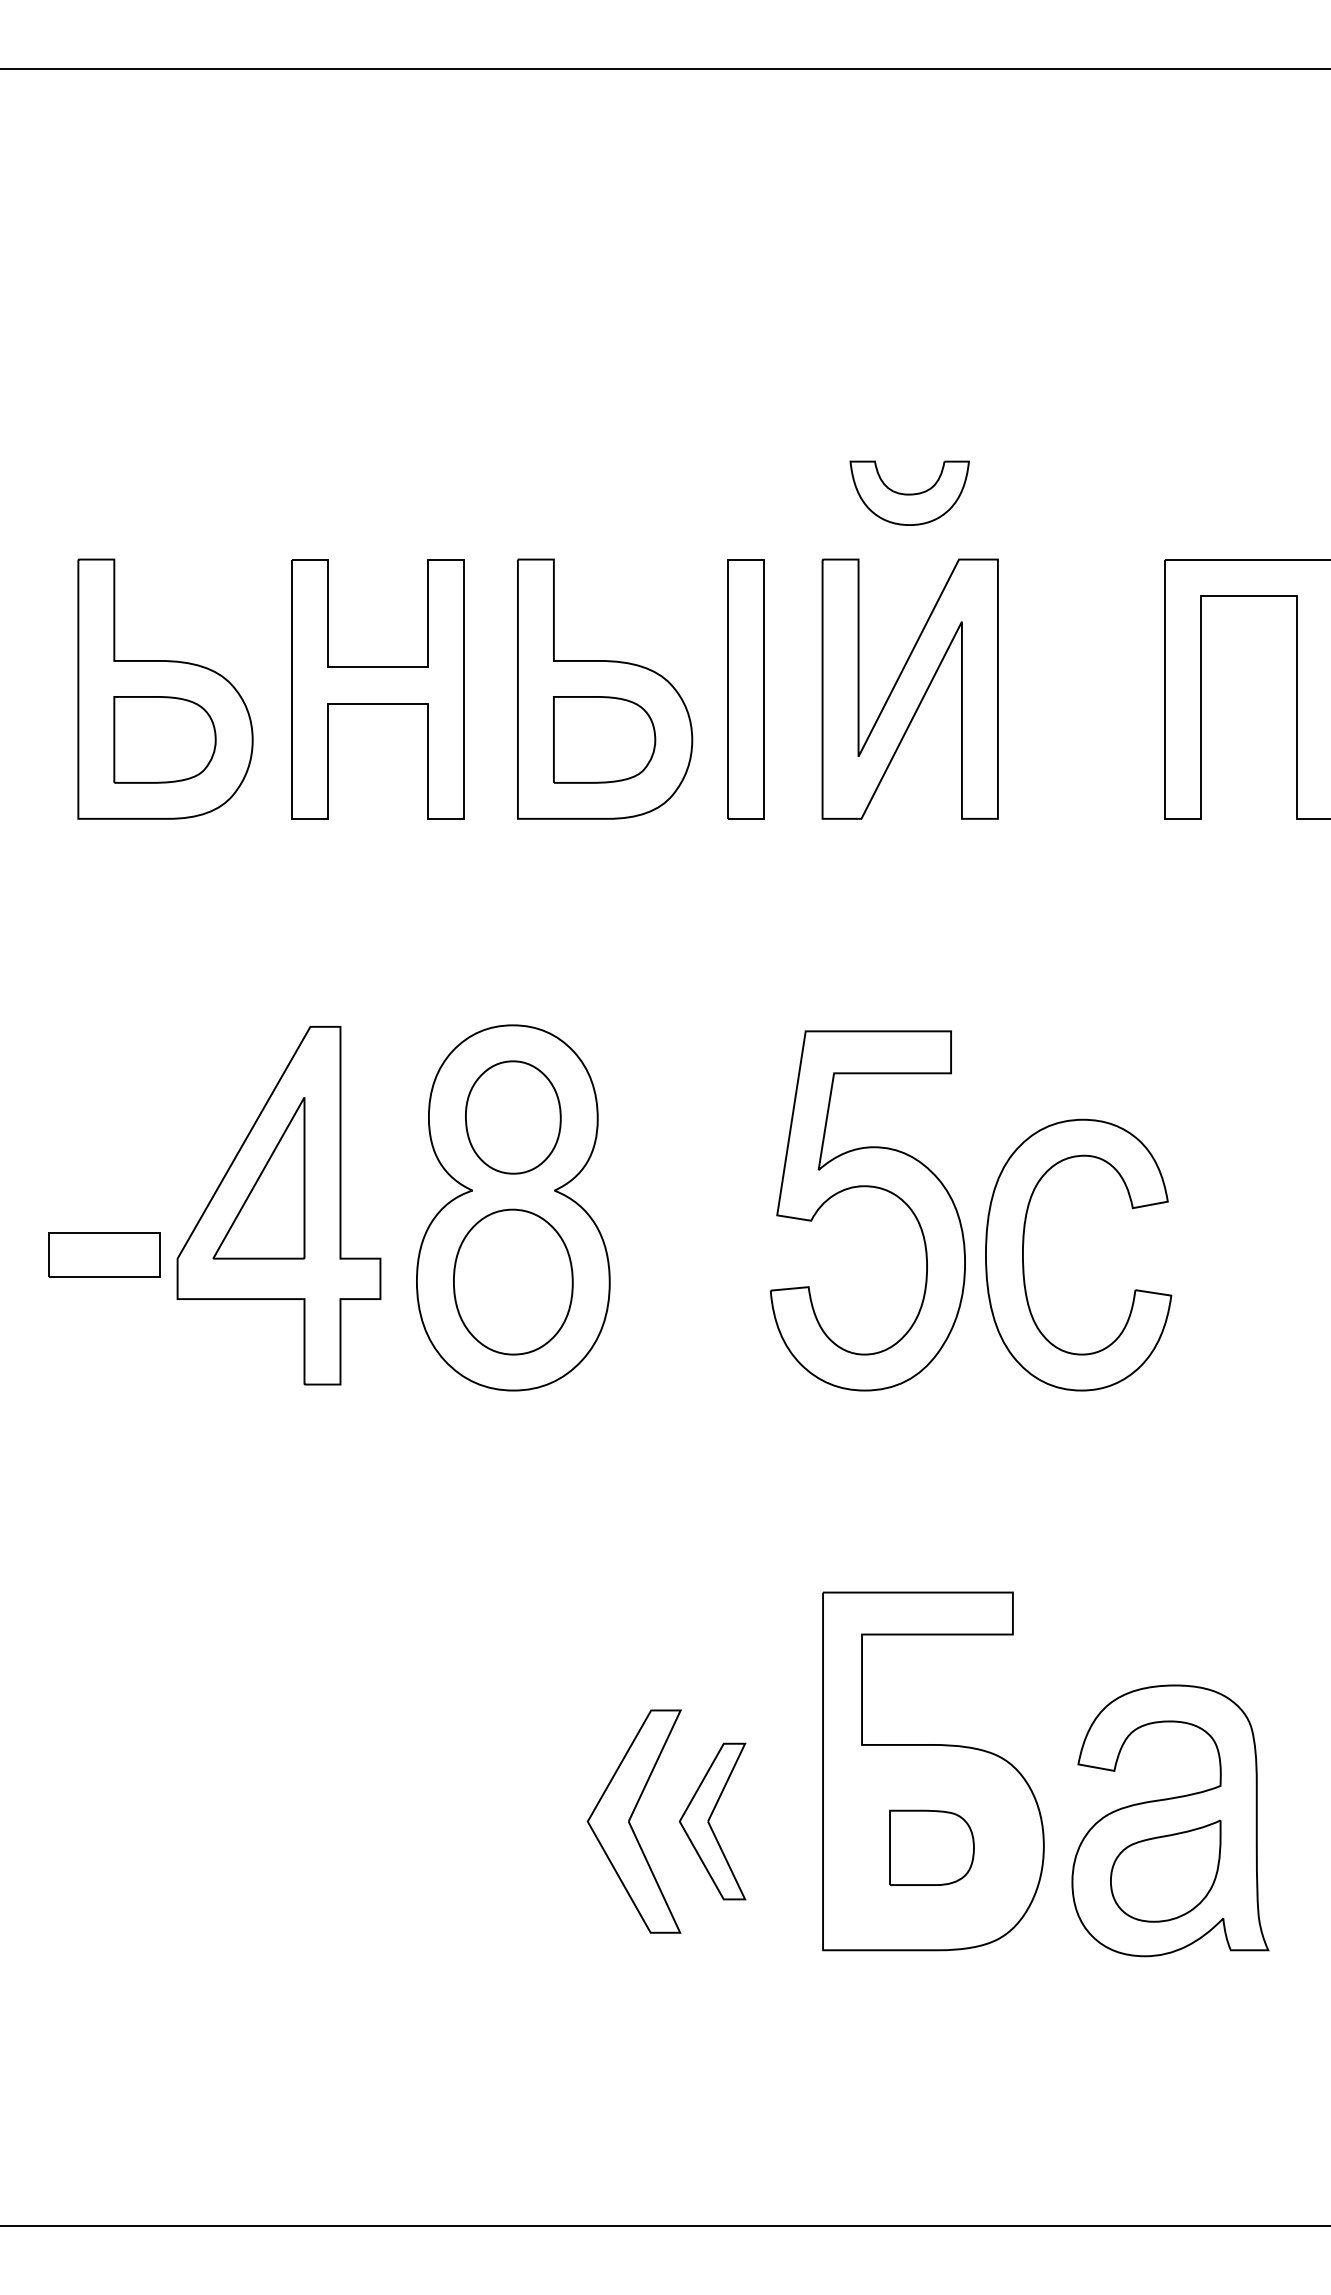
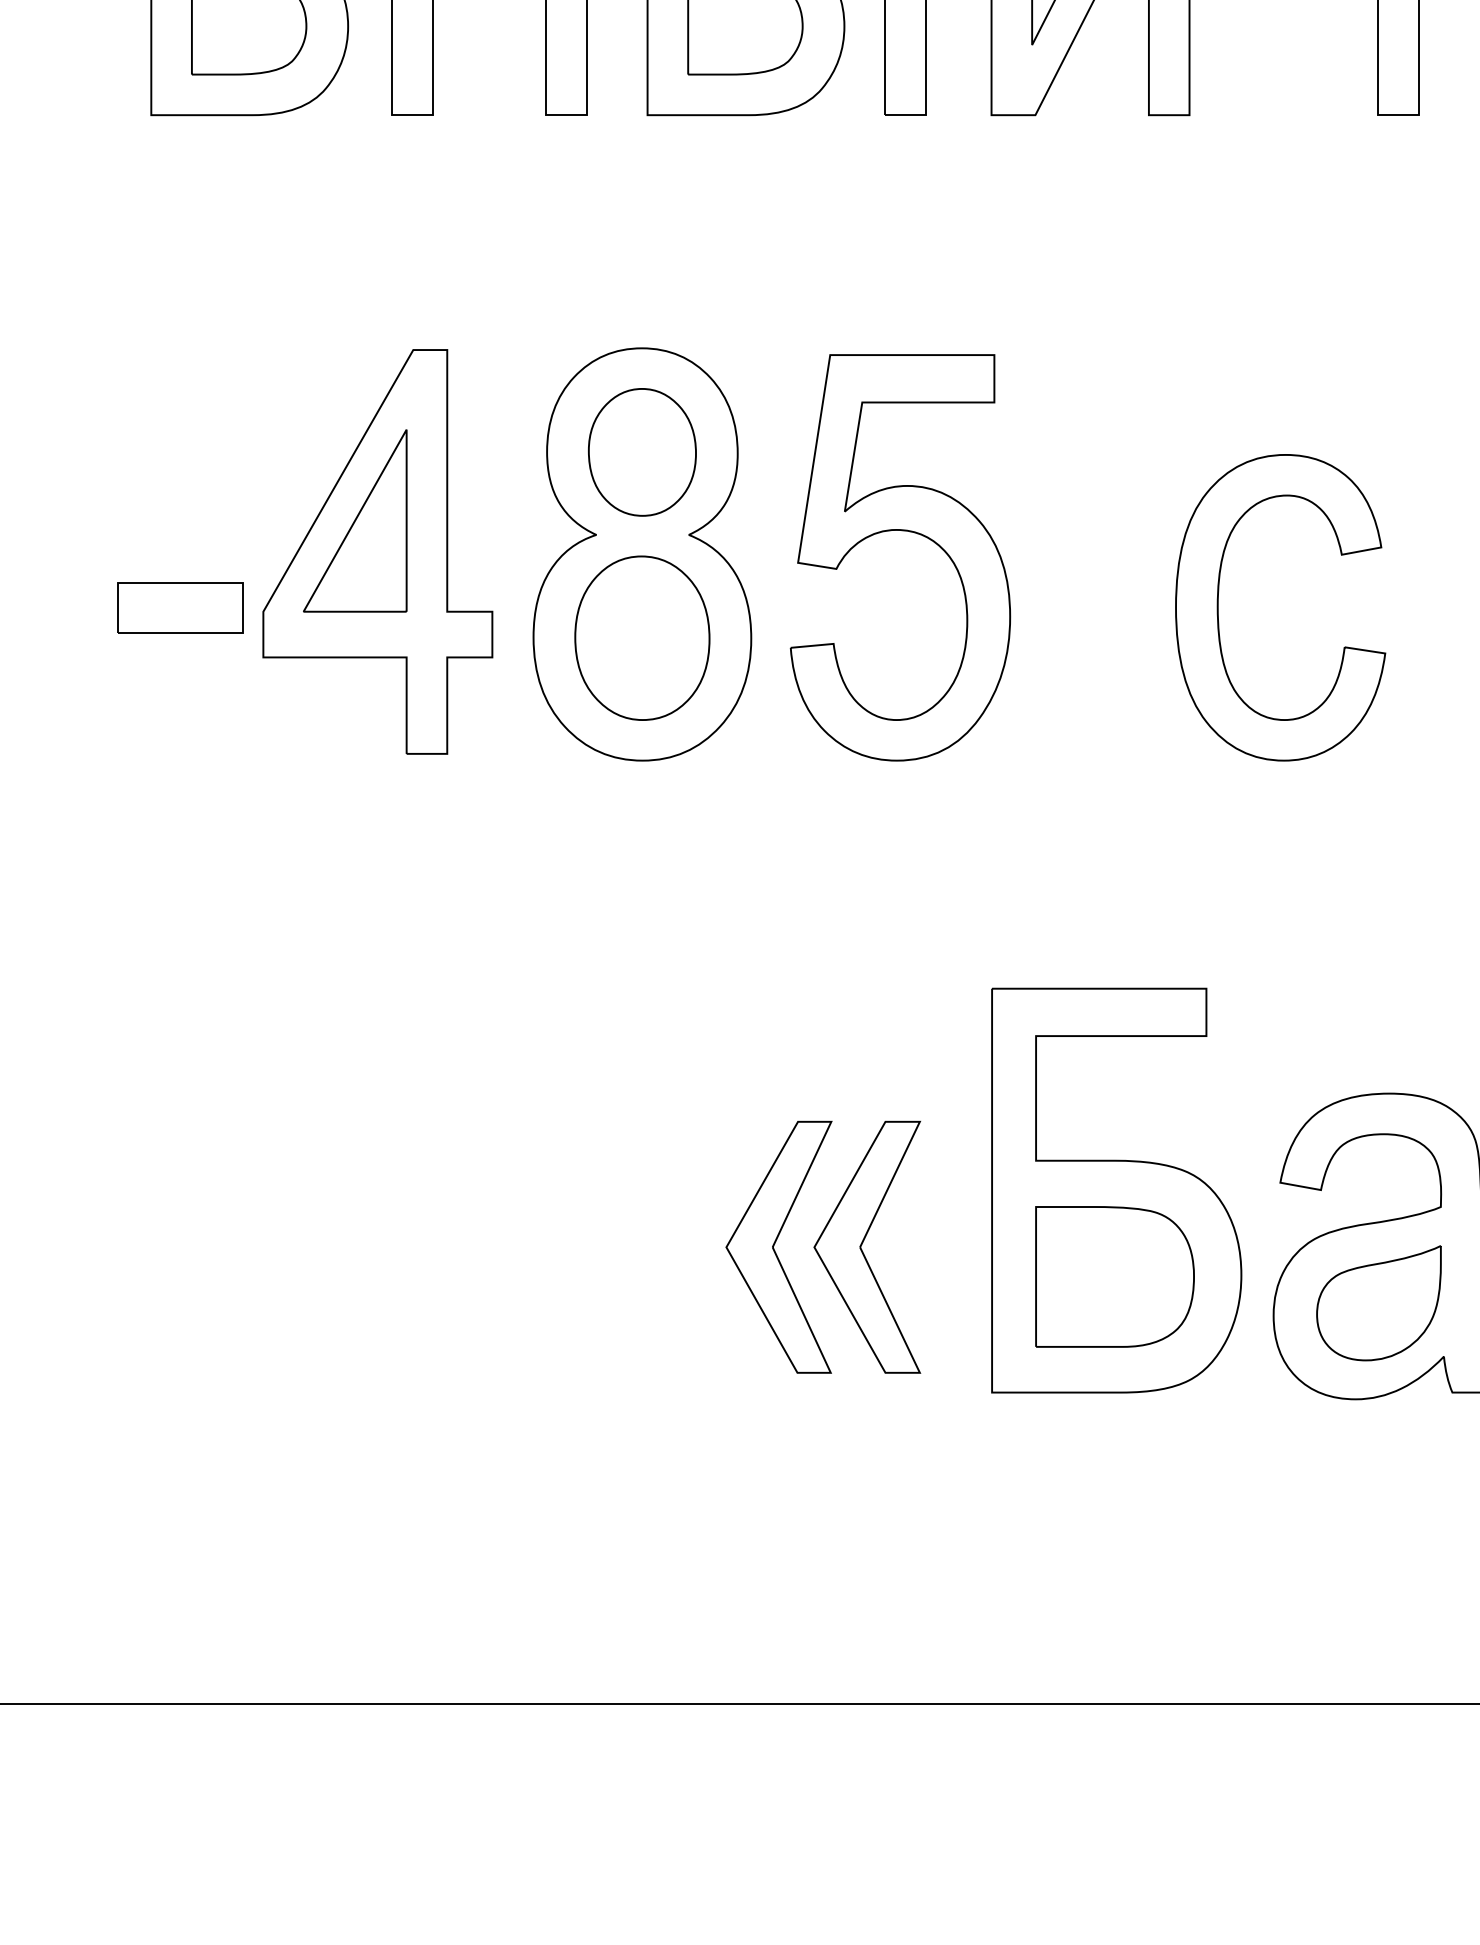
part: (867, 1187) -> (900, 531), moved
part: (712, 1821) -> (867, 1247), size x1.43
part: (931, 1847) -> (1114, 1276), size x1.67

